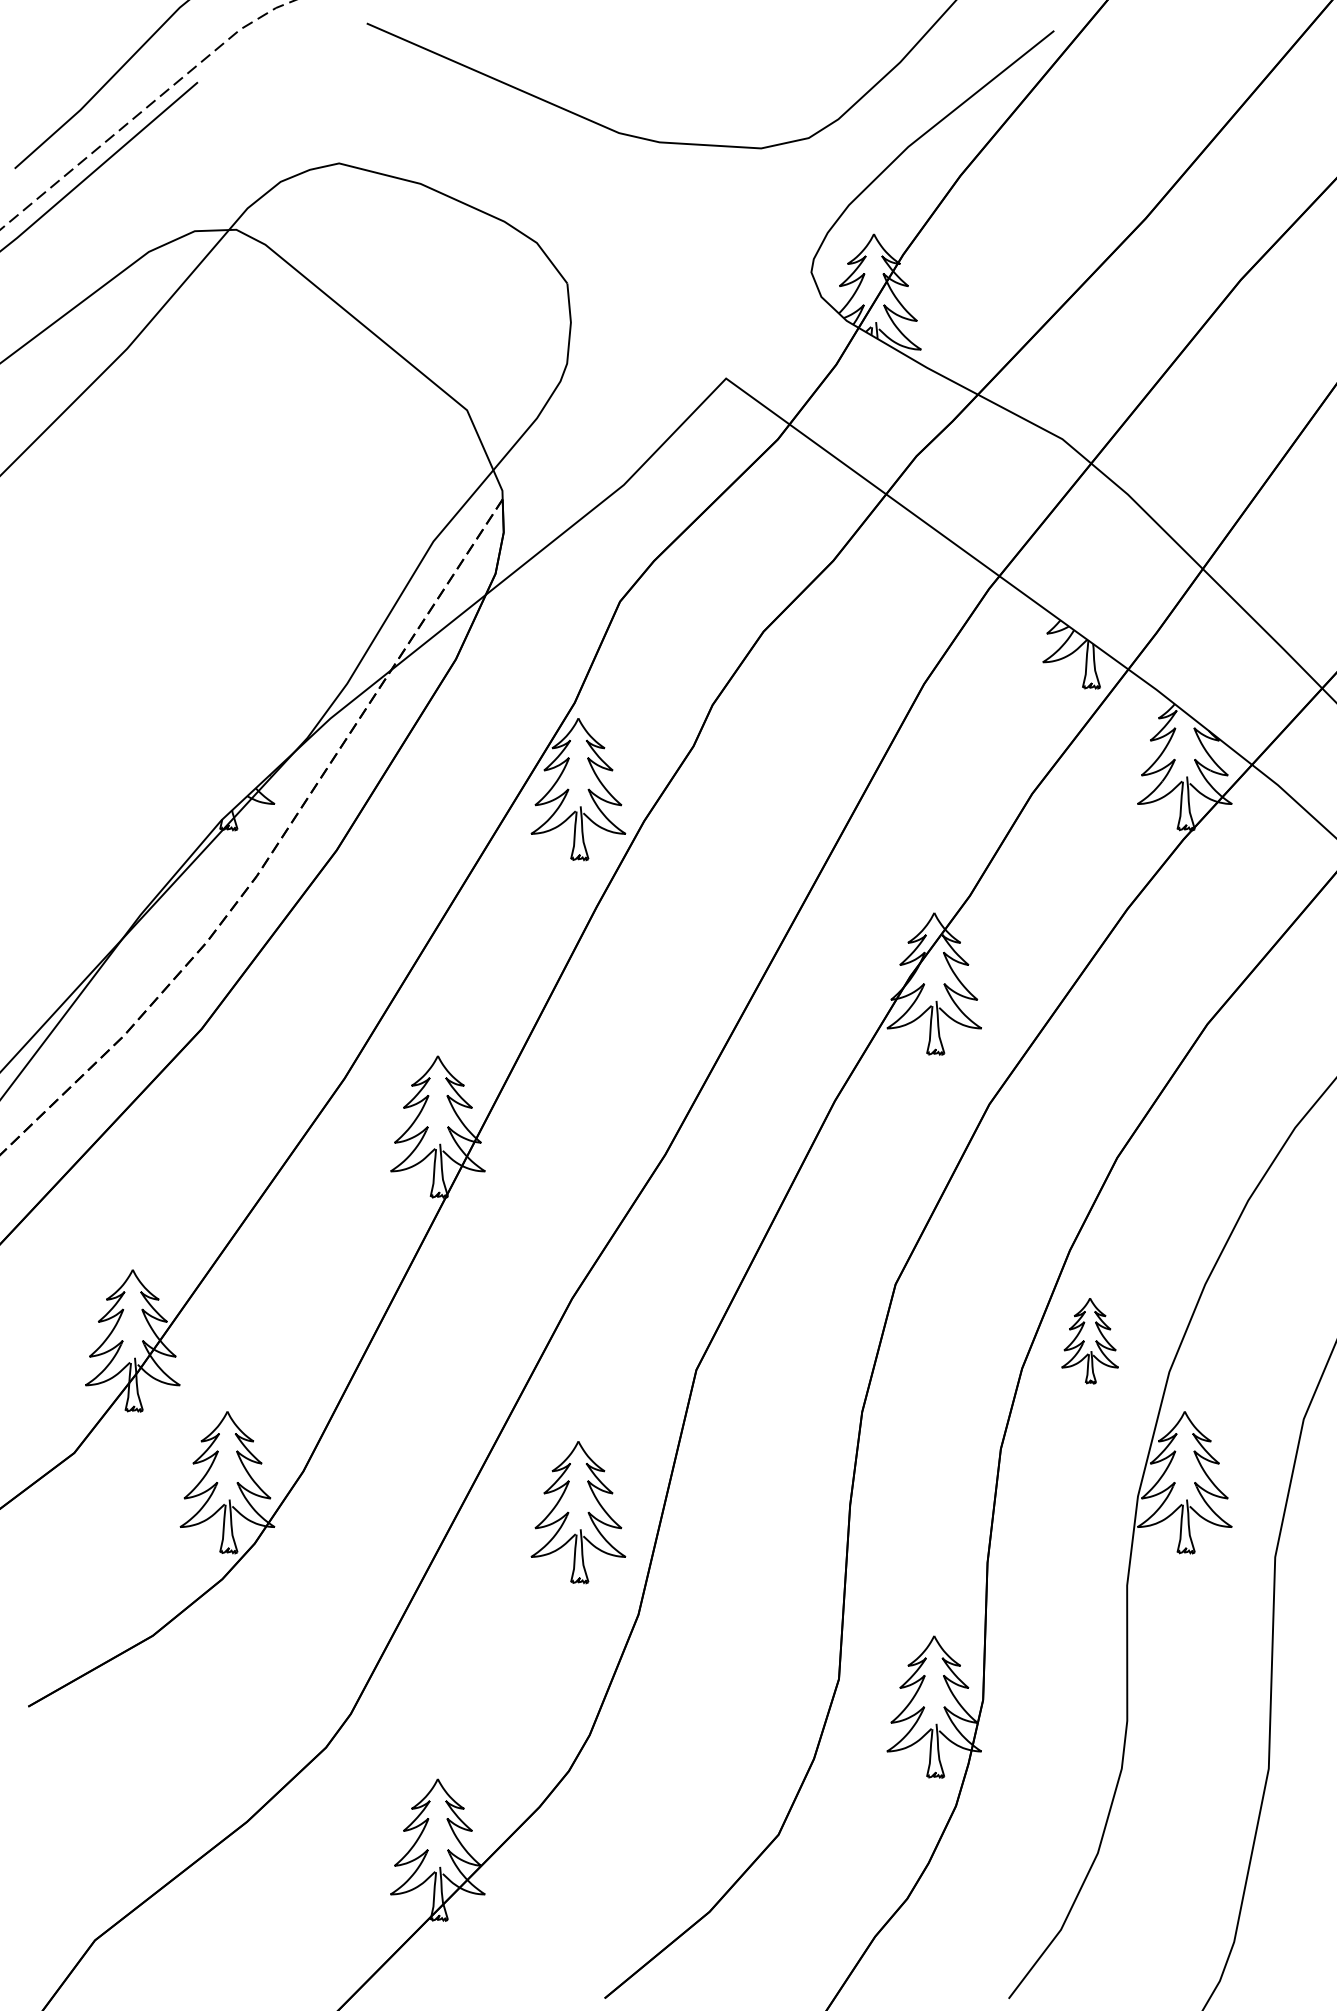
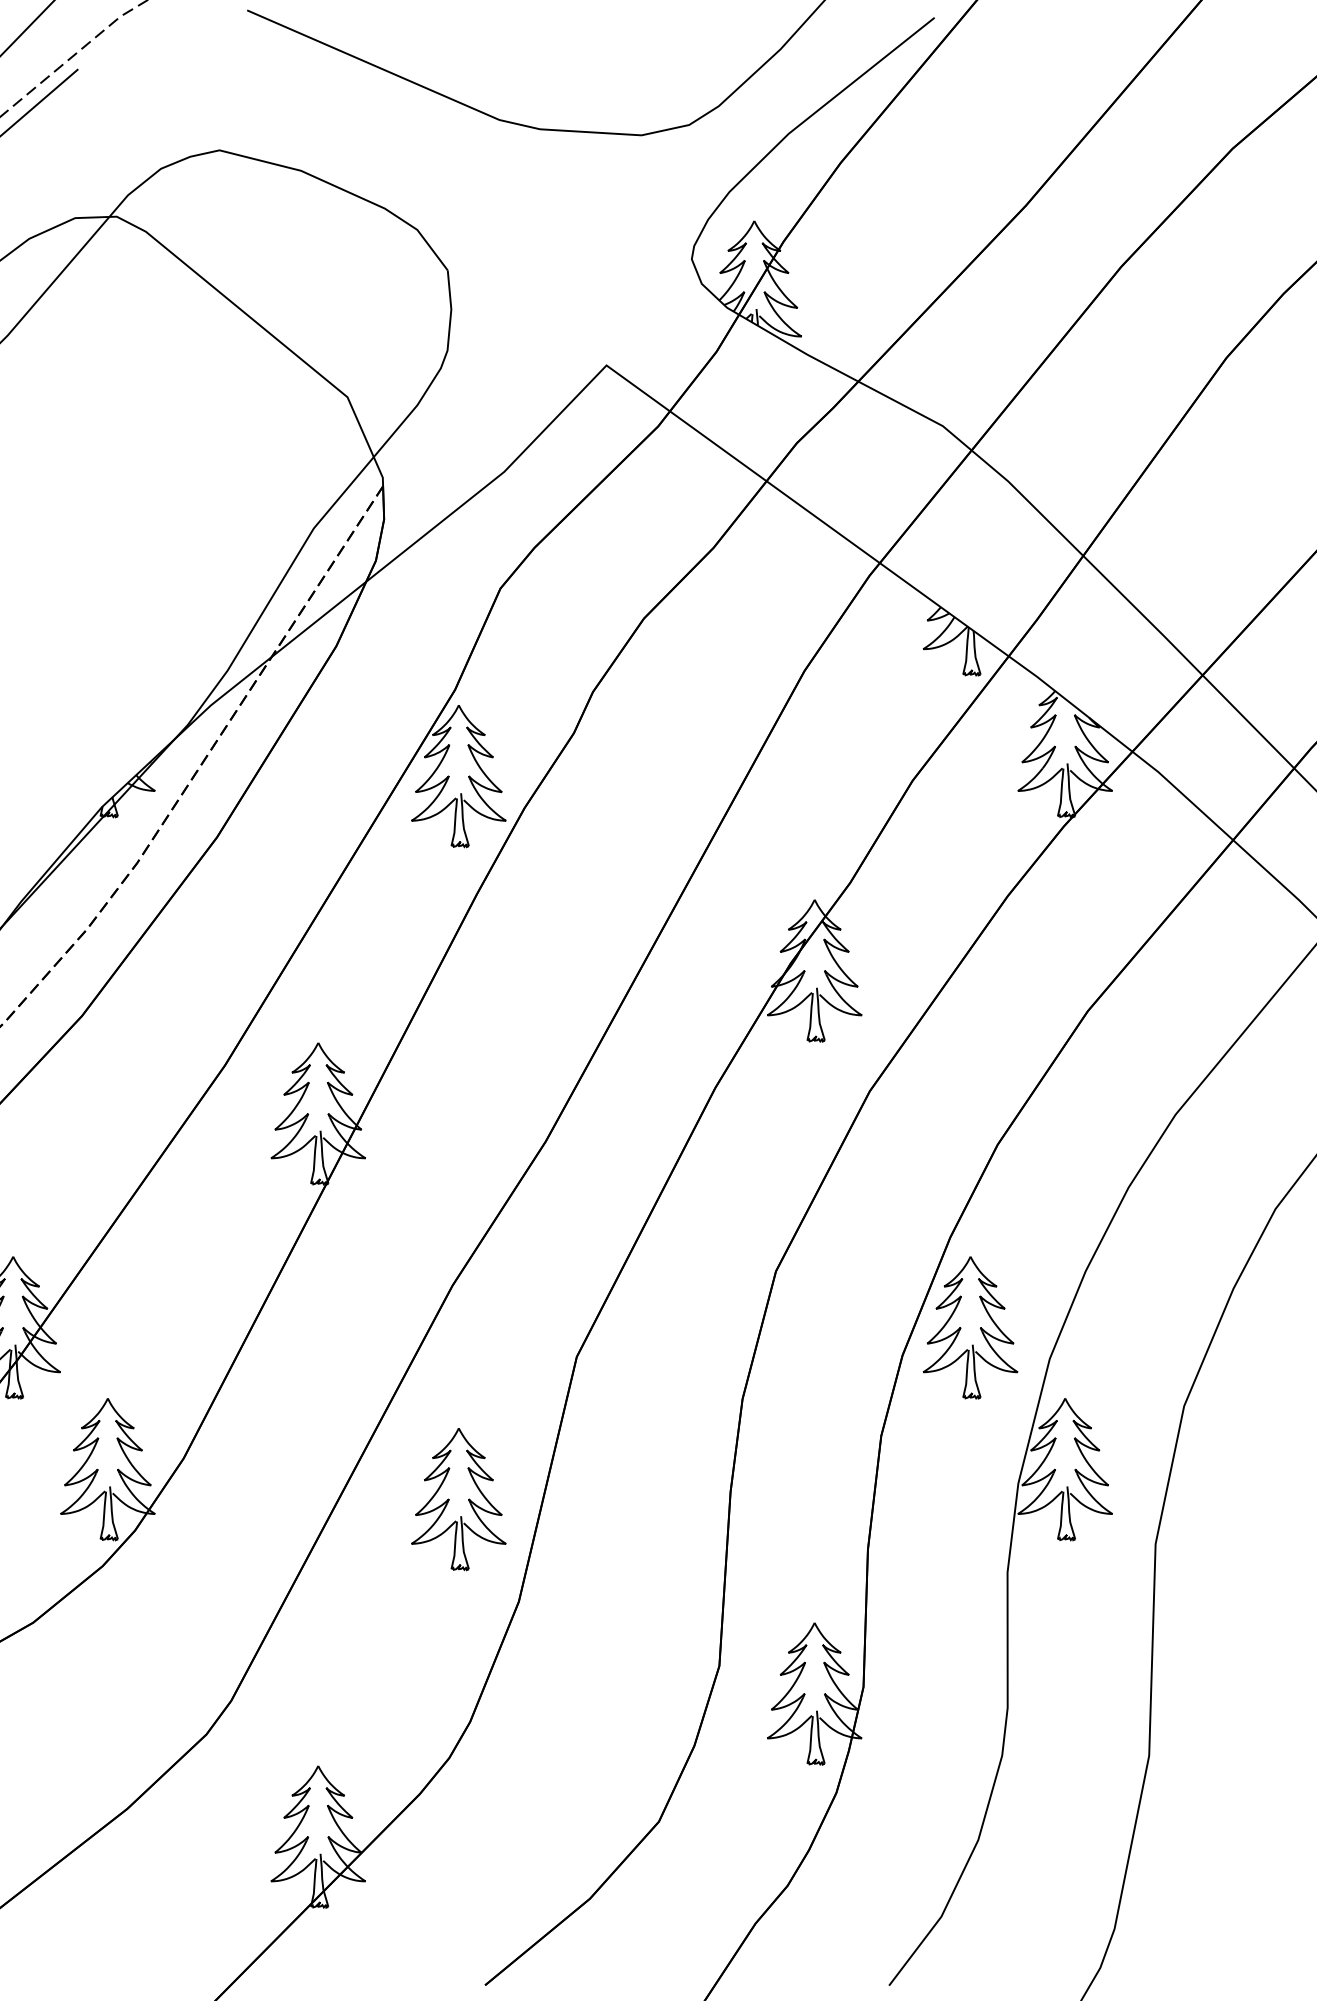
part: (1089, 1340) -> (969, 1327), size x1.67

